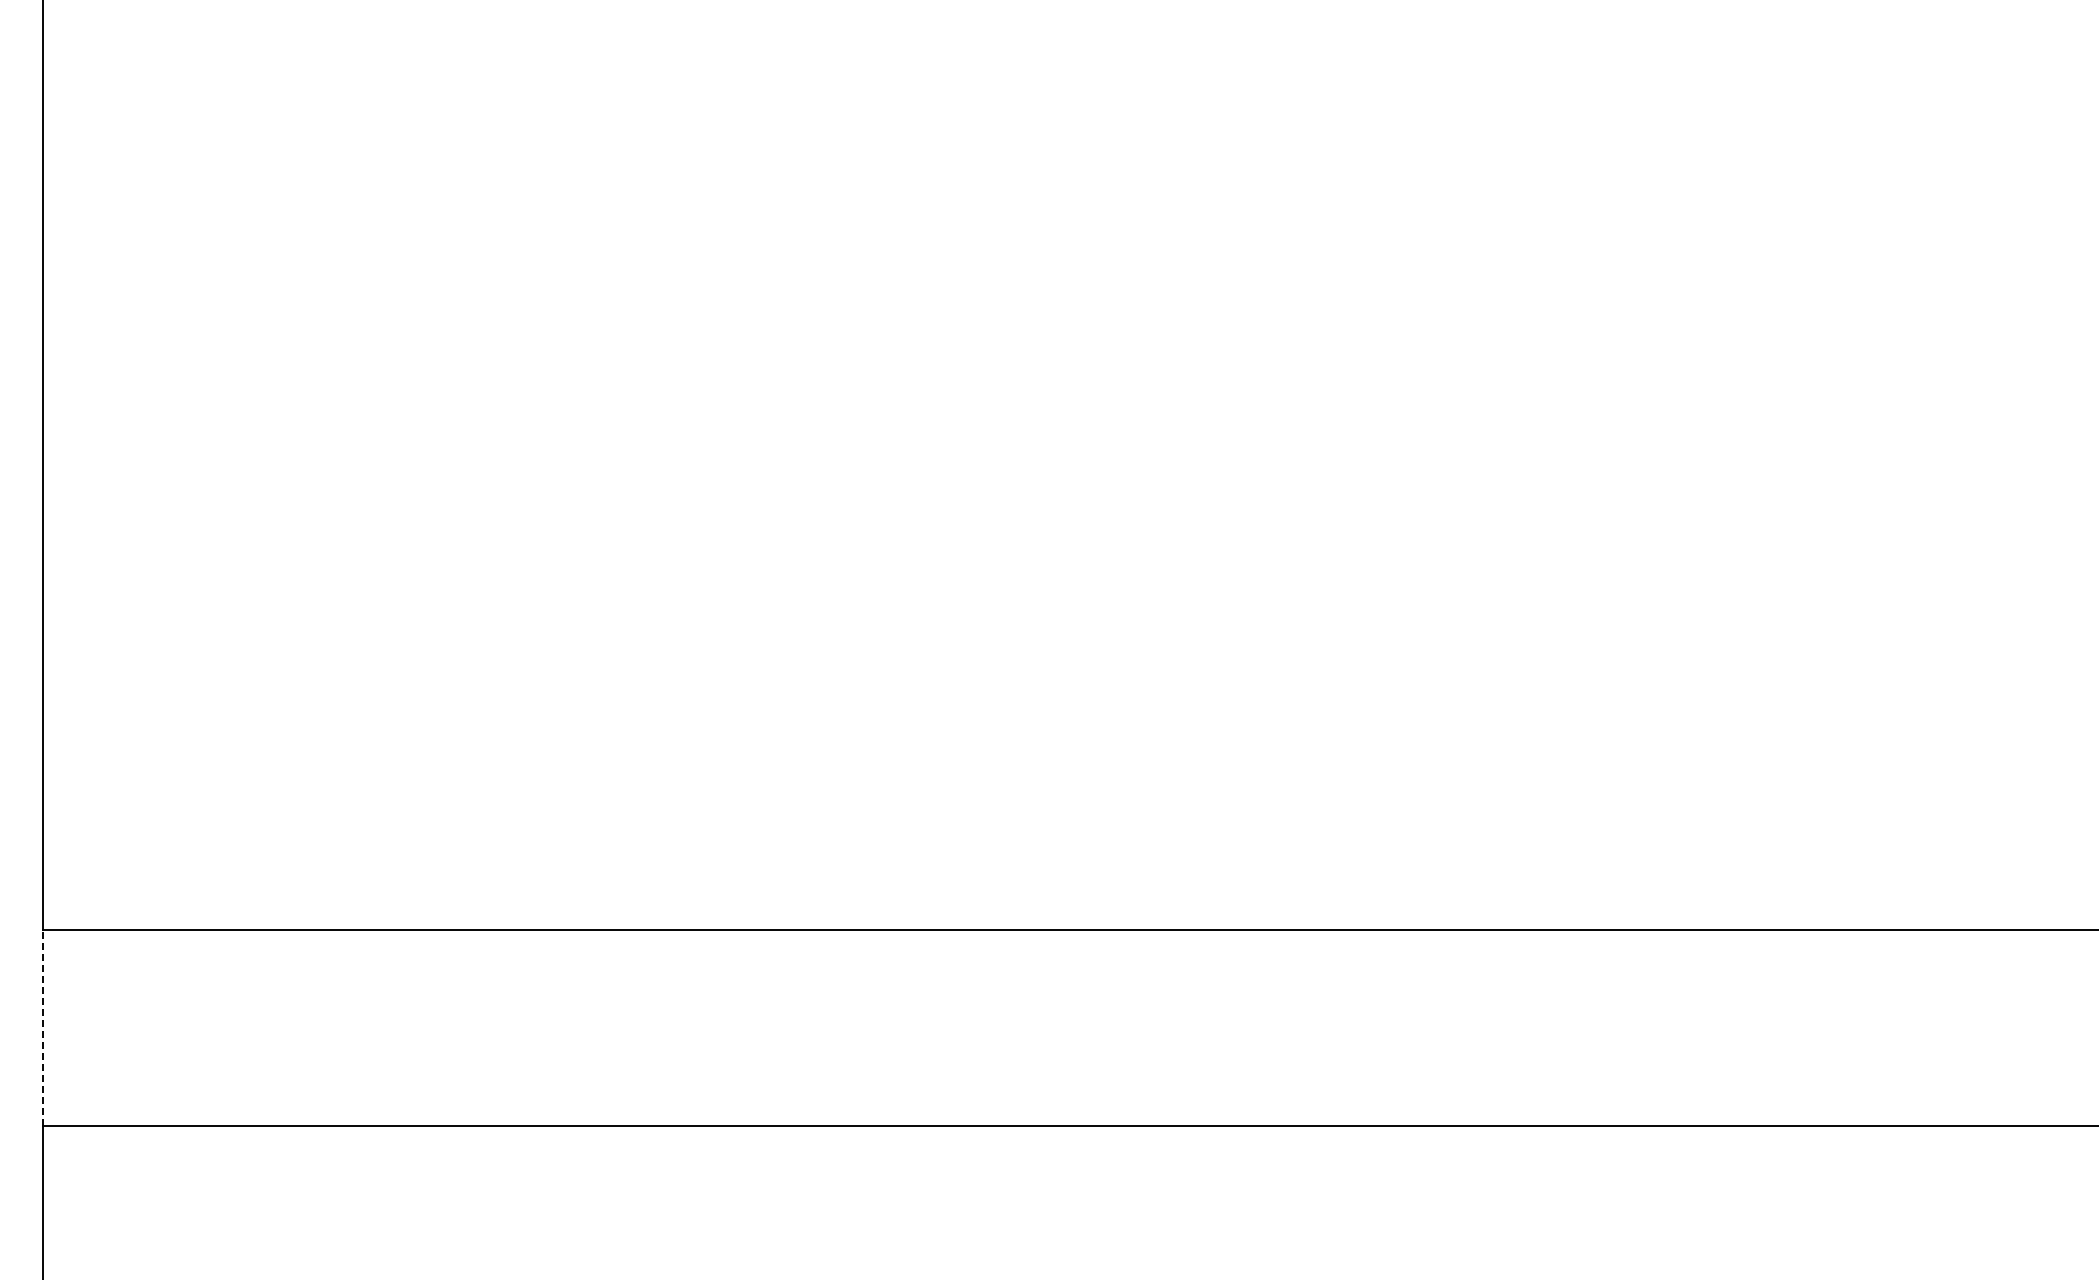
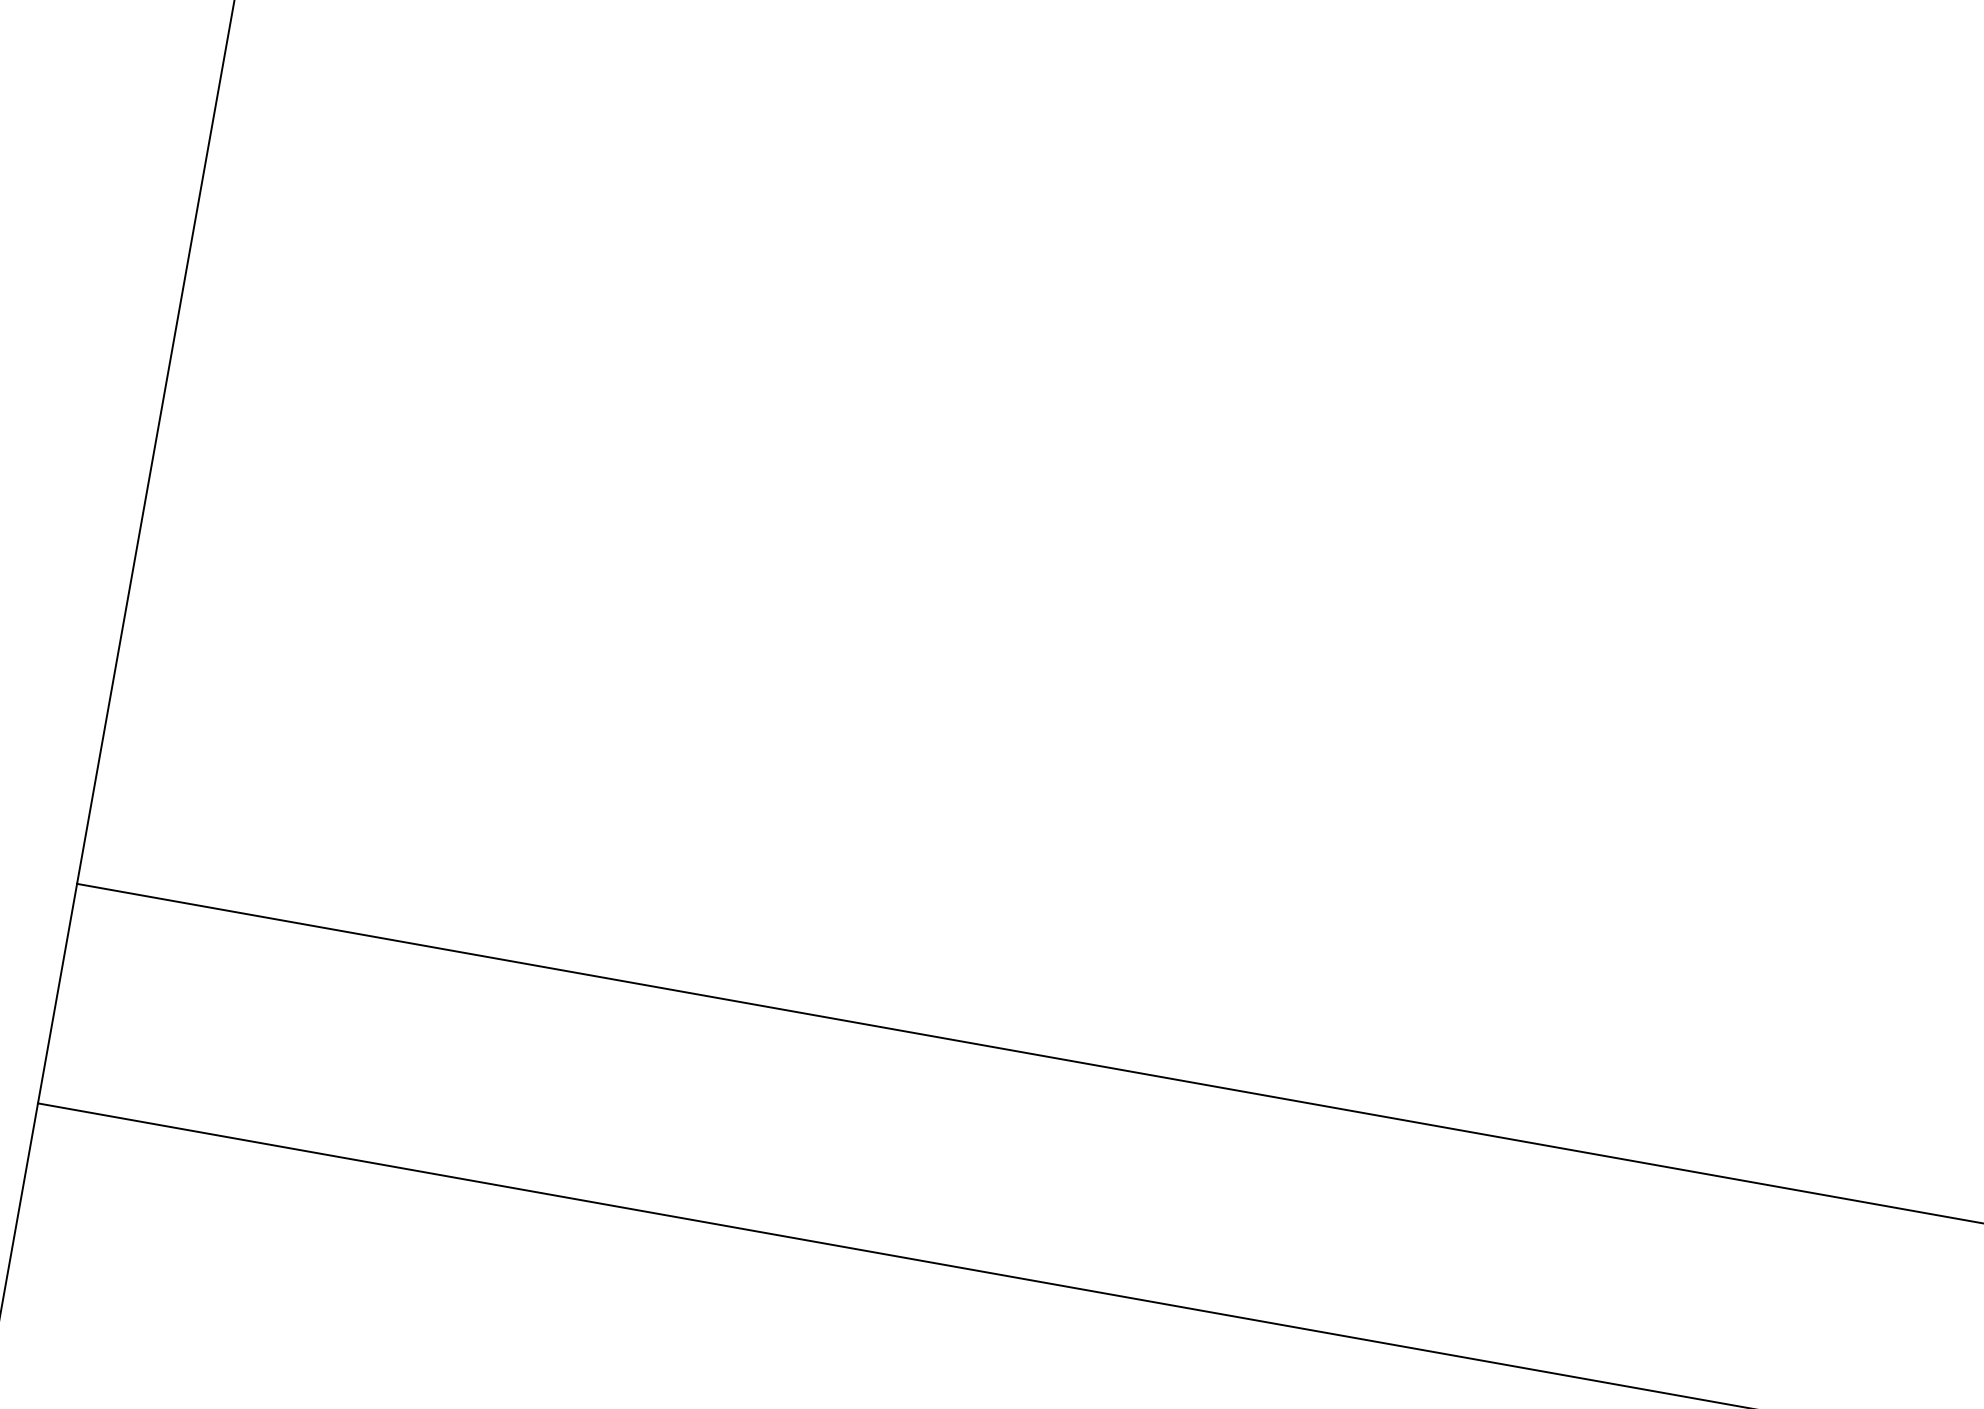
line: (43, 1027) -> (57, 992), dashed -> solid

